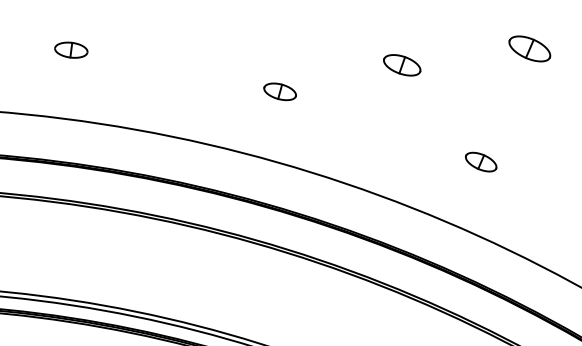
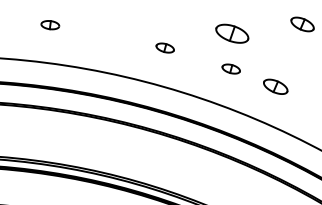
part: (402, 63) -> (232, 32), size x1.6
part: (398, 128) -> (230, 68), added
part: (480, 161) -> (275, 86), size x1.4

